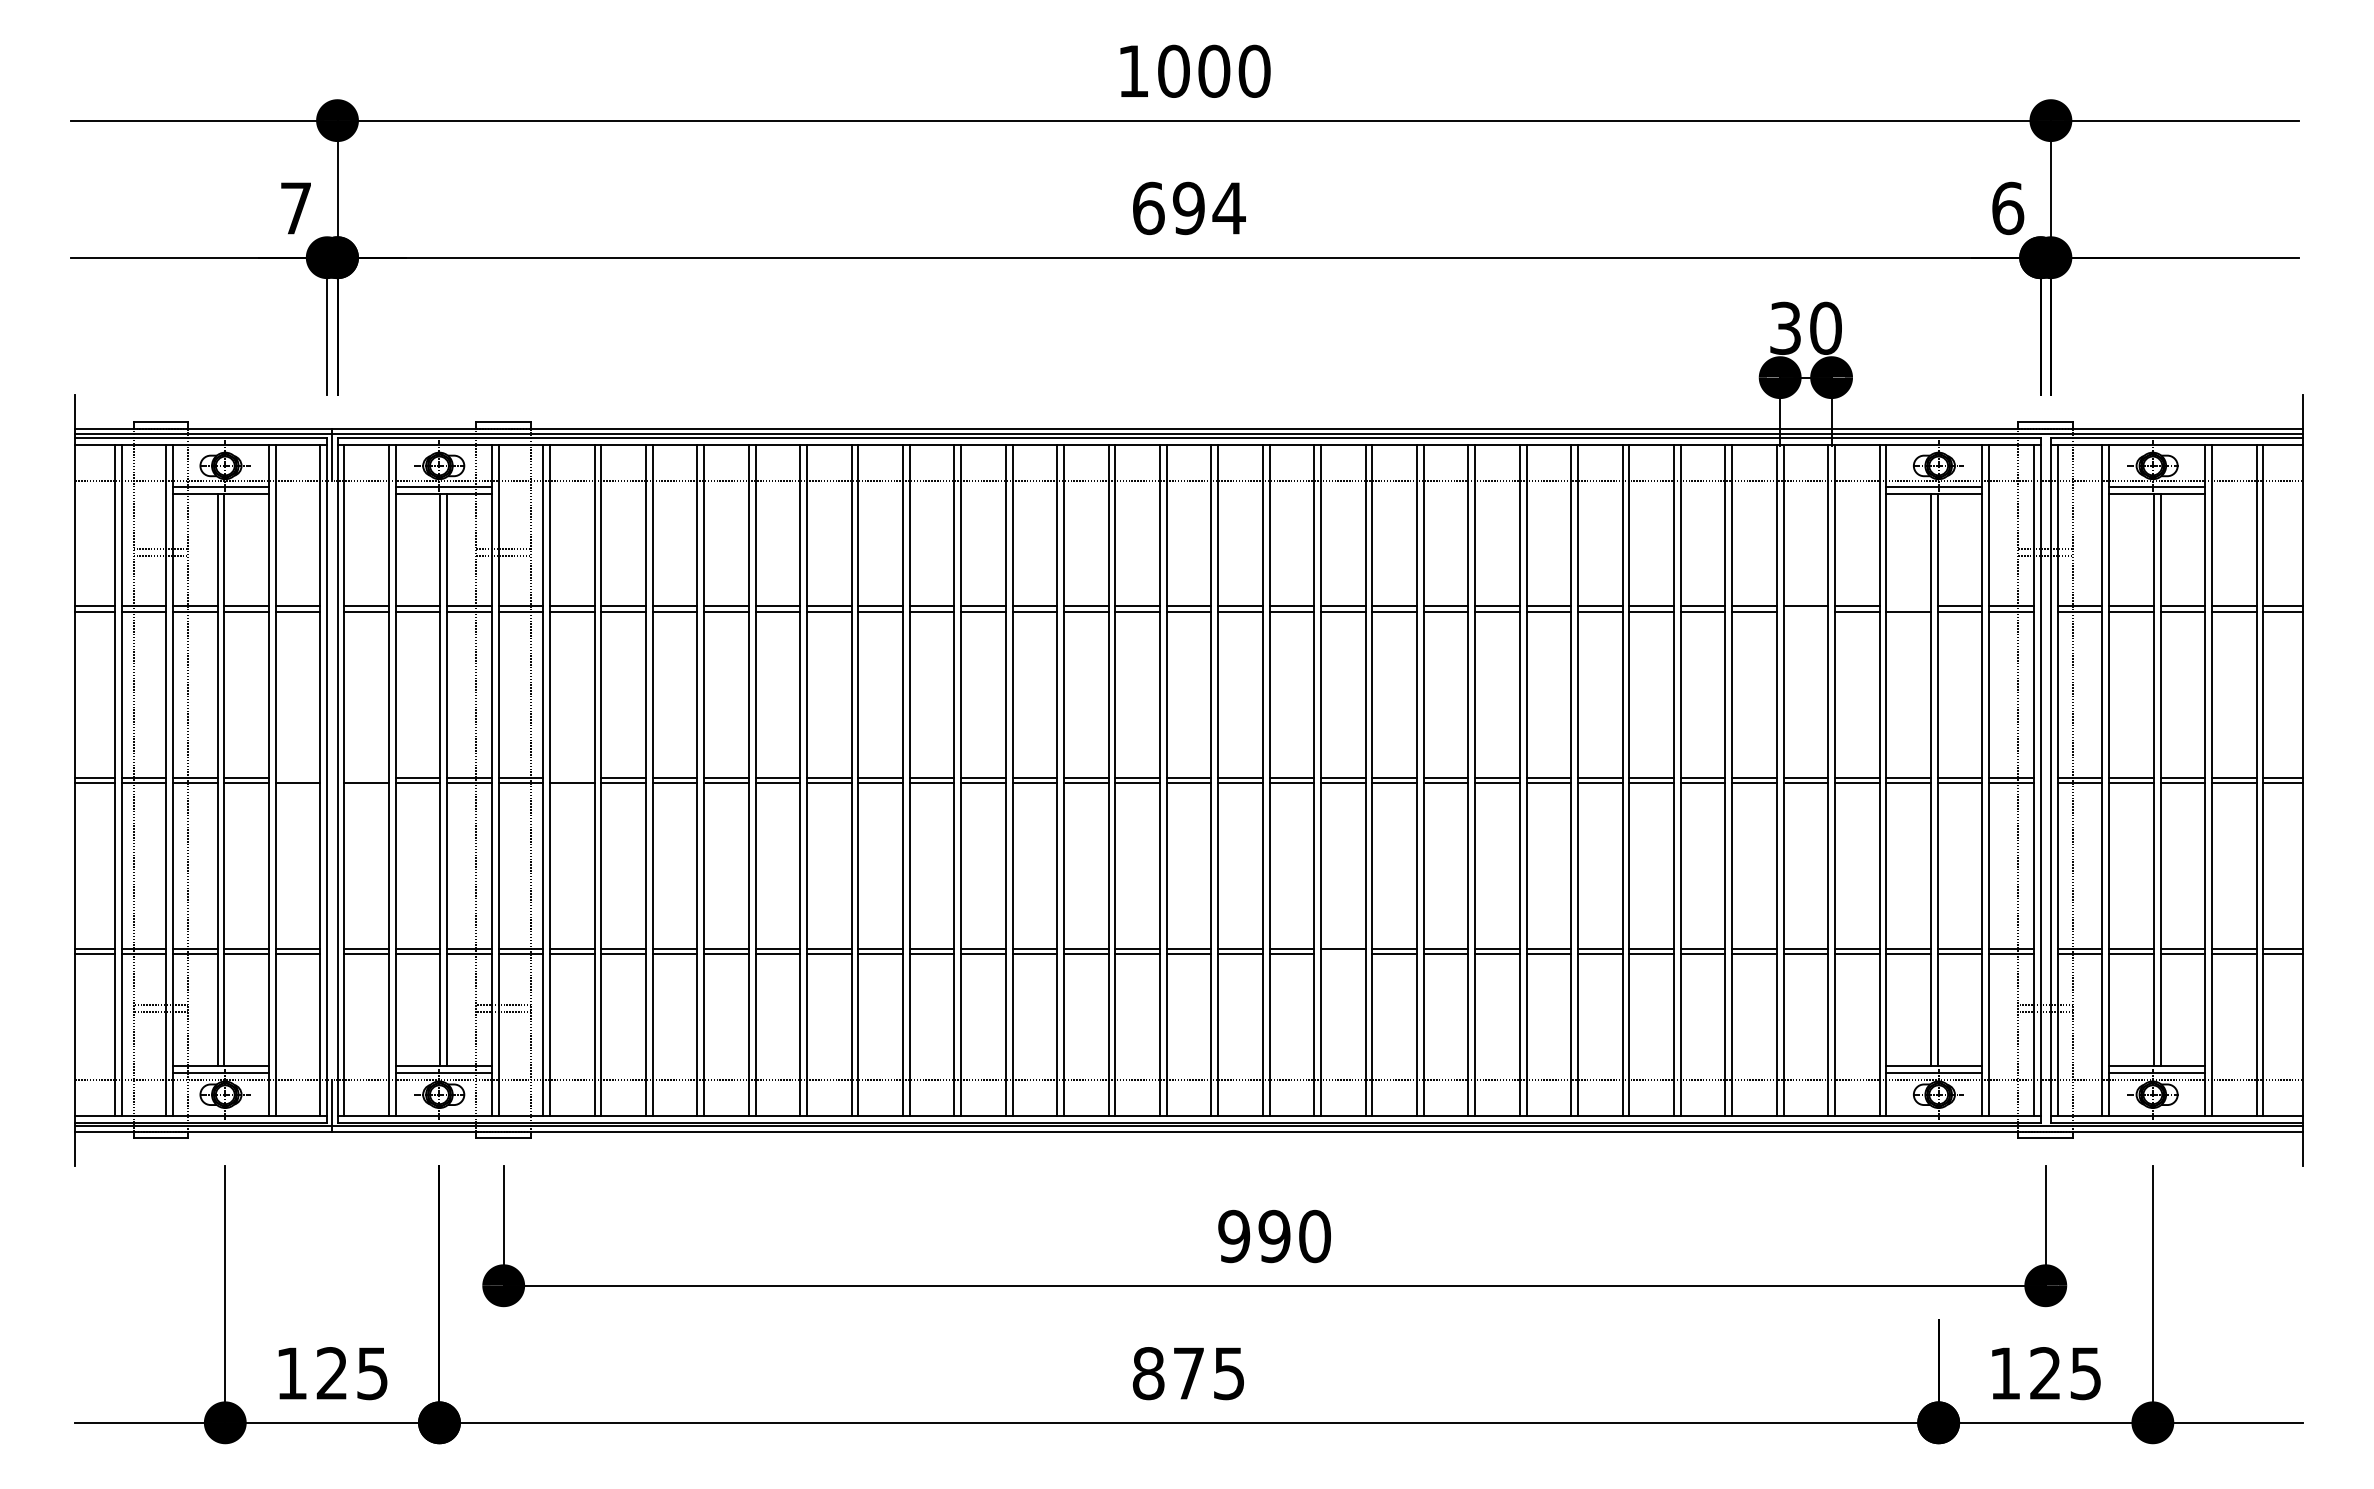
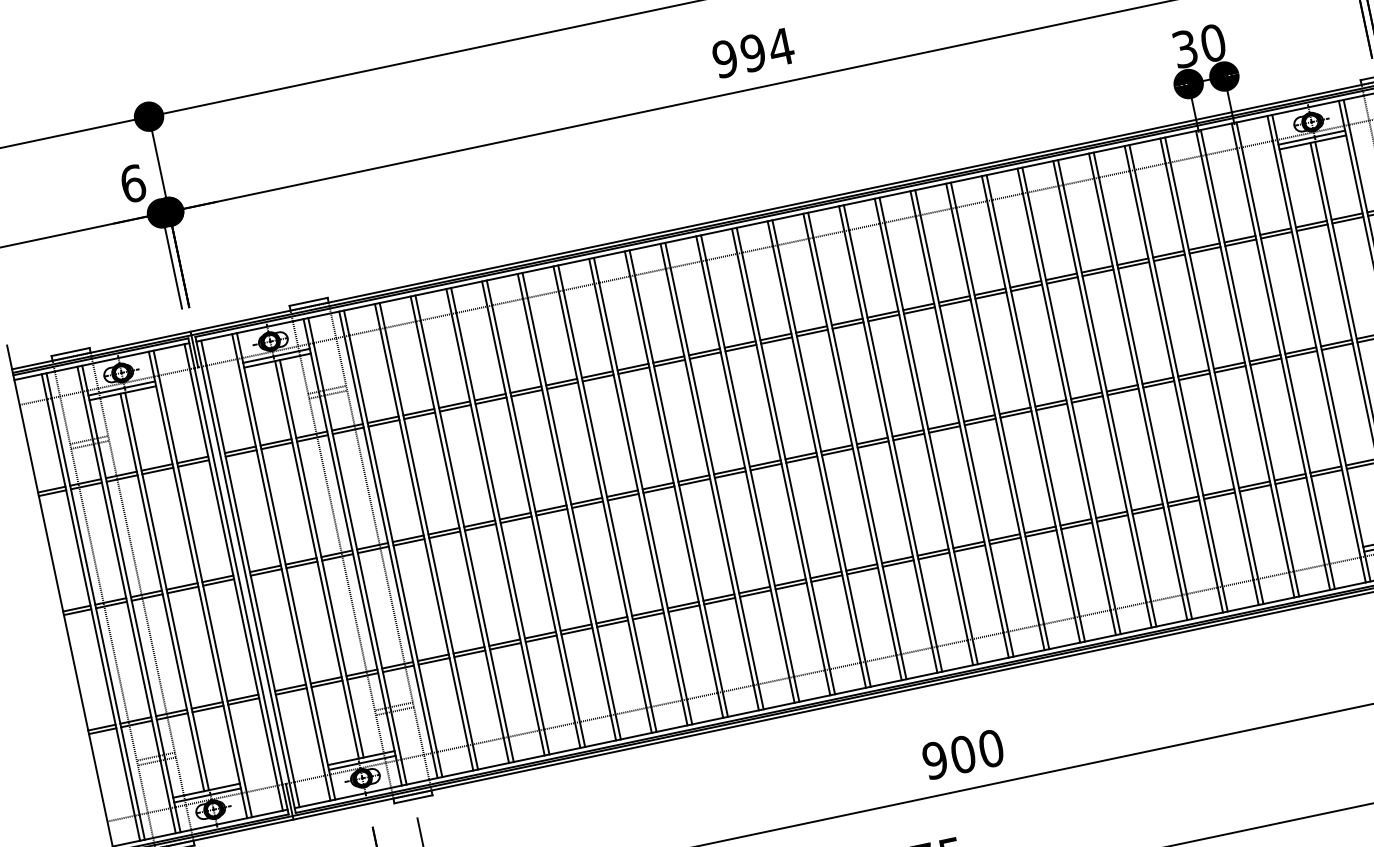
text: (296, 208) -> (133, 183), 7 -> 6
text: (1148, 208) -> (725, 59), 694 -> 994
line: (1908, 606) -> (1311, 224), added
line: (1805, 611) -> (1240, 242), added
line: (297, 777) -> (217, 578), added
line: (366, 777) -> (265, 568), added
line: (571, 777) -> (407, 538), added
line: (1343, 954) -> (969, 548), added
text: (1274, 1236) -> (963, 754), 990 -> 900

